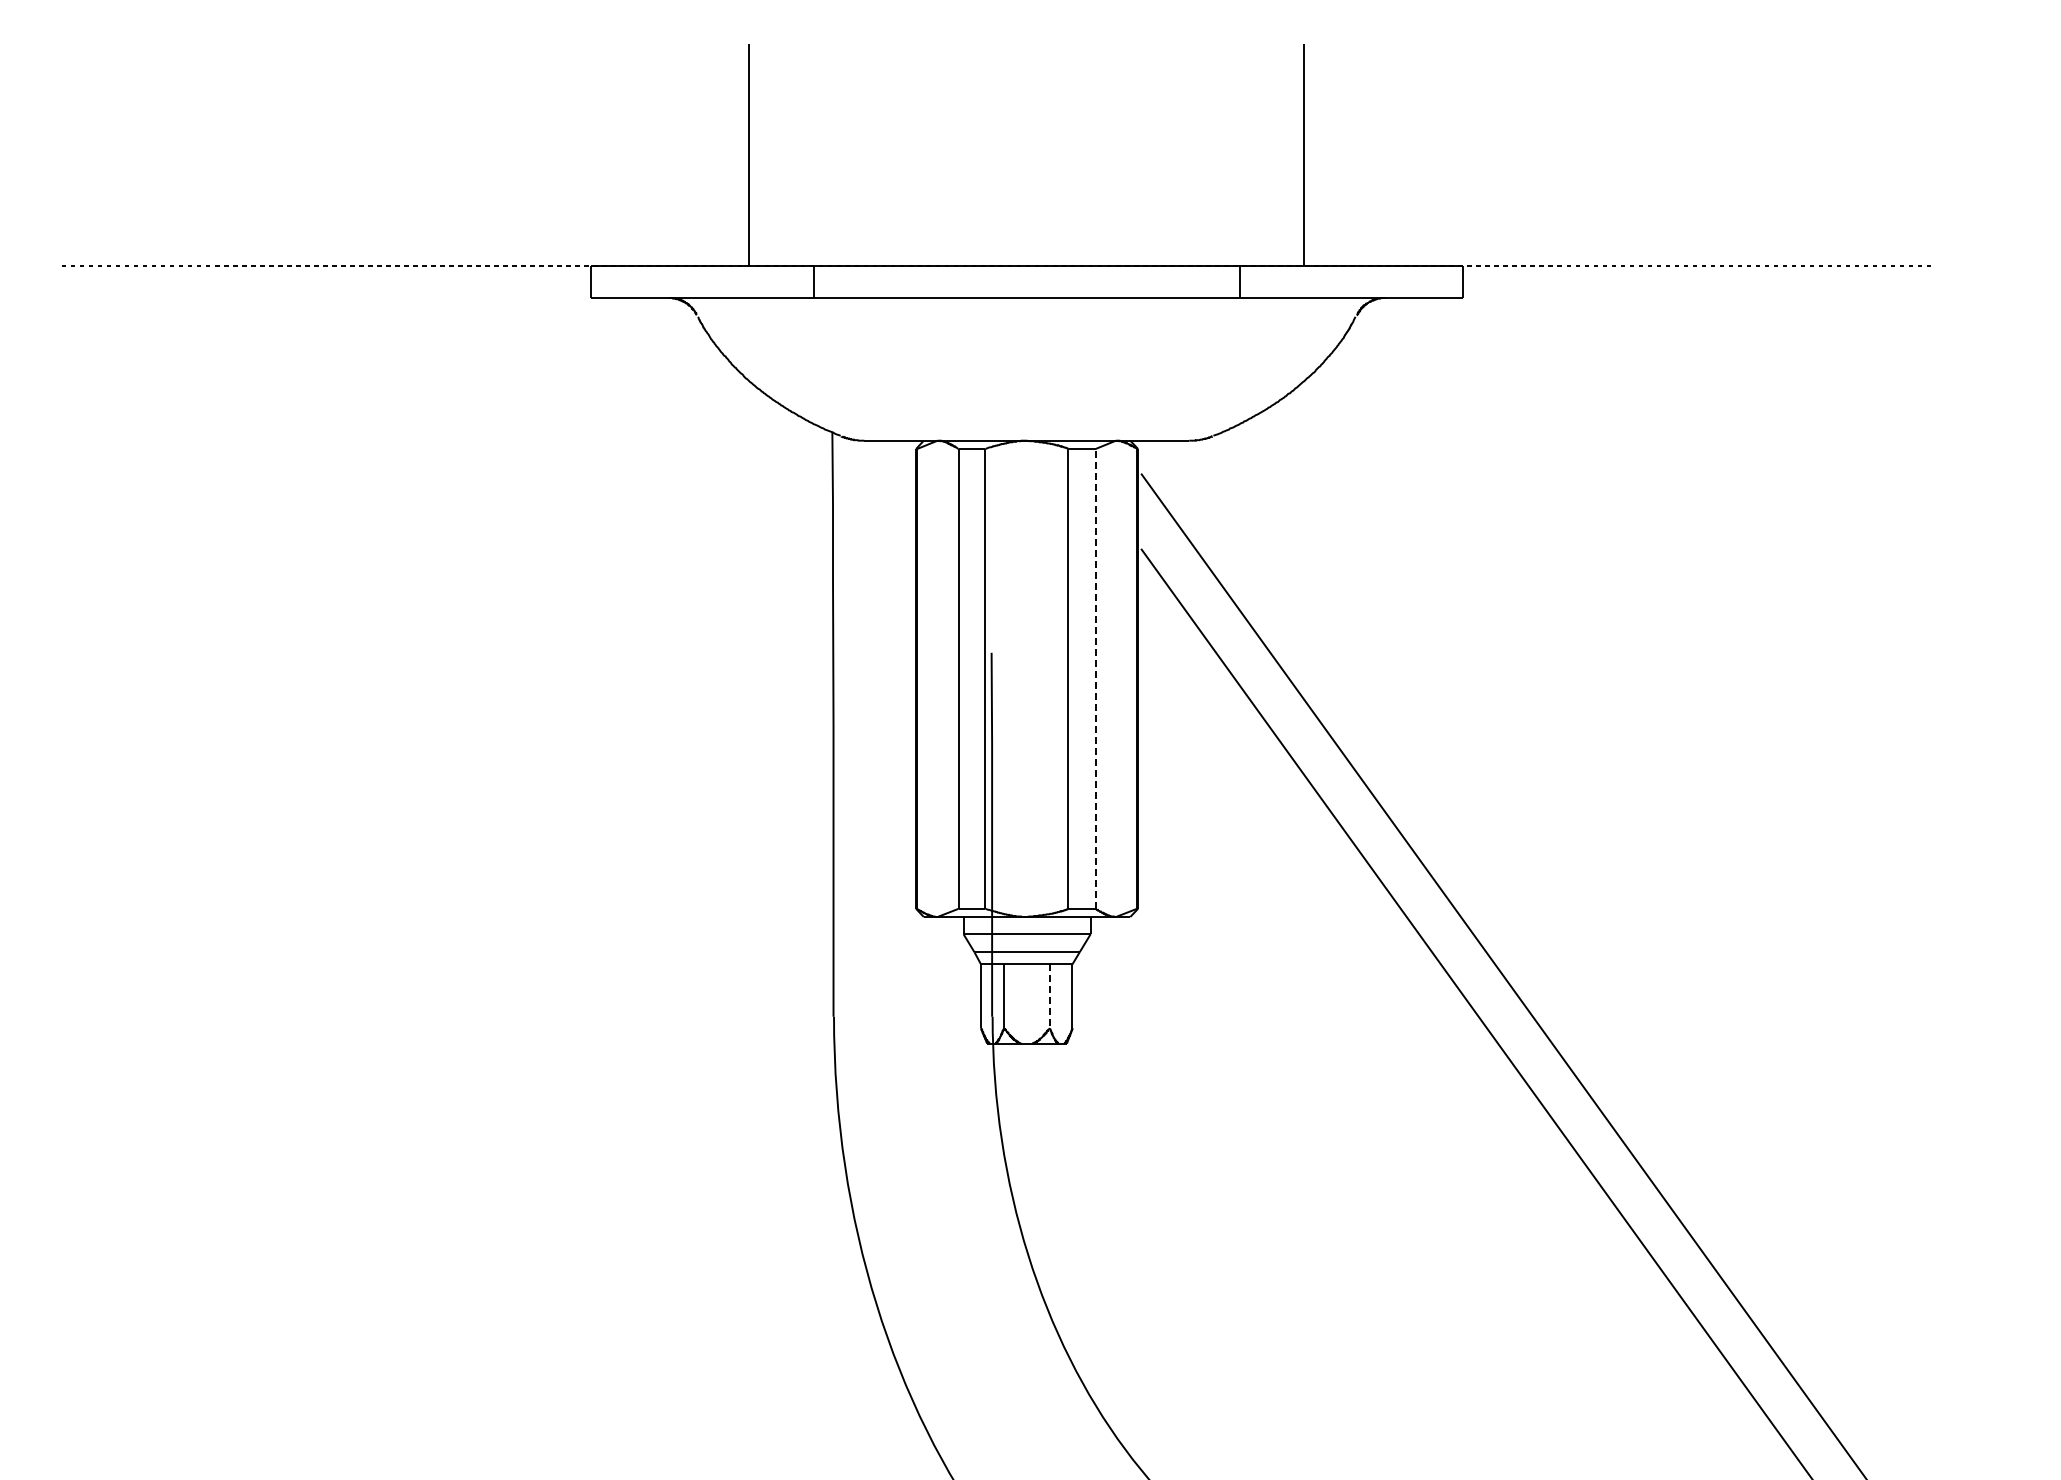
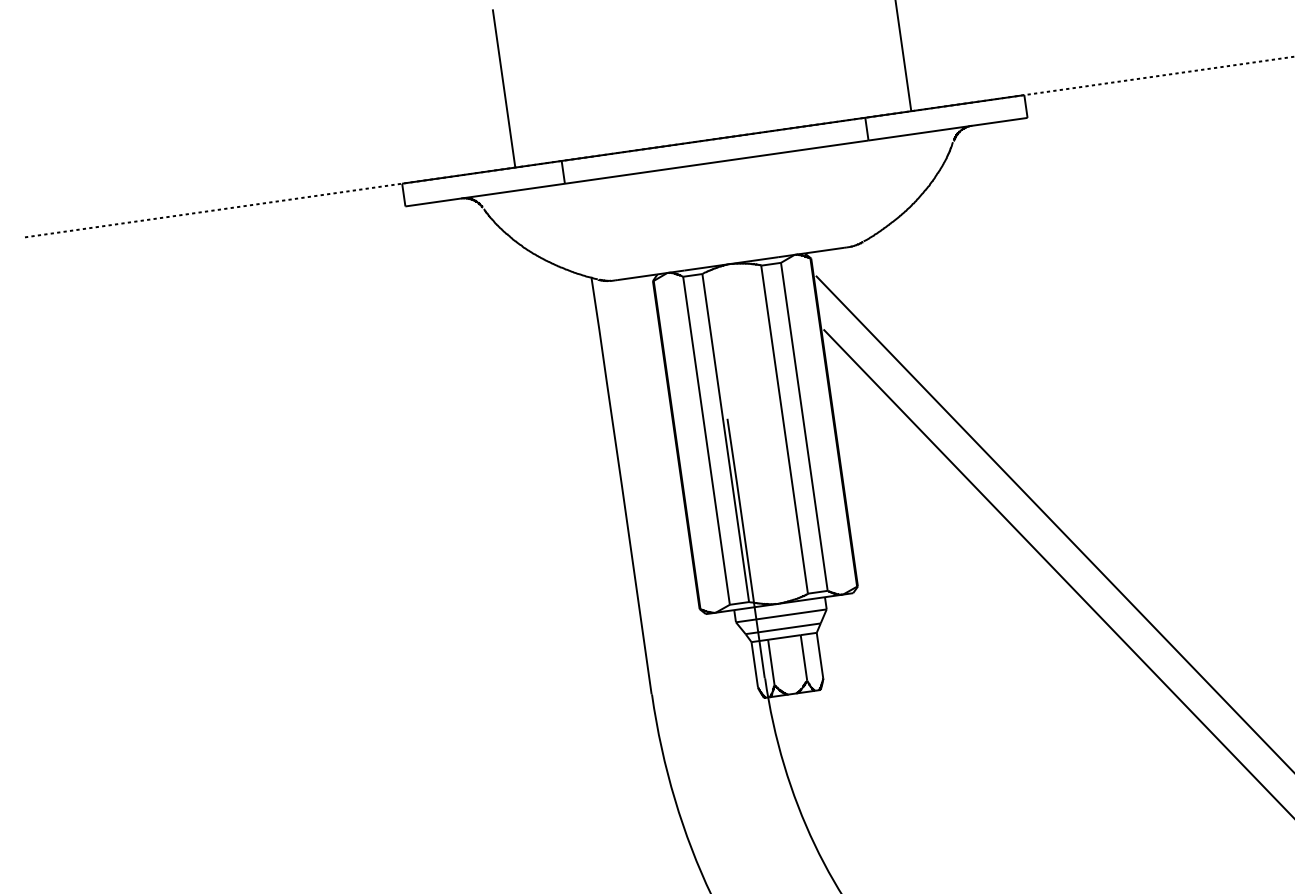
line: (1095, 678) -> (804, 426), dashed -> solid
line: (1049, 996) -> (803, 658), dashed -> solid

